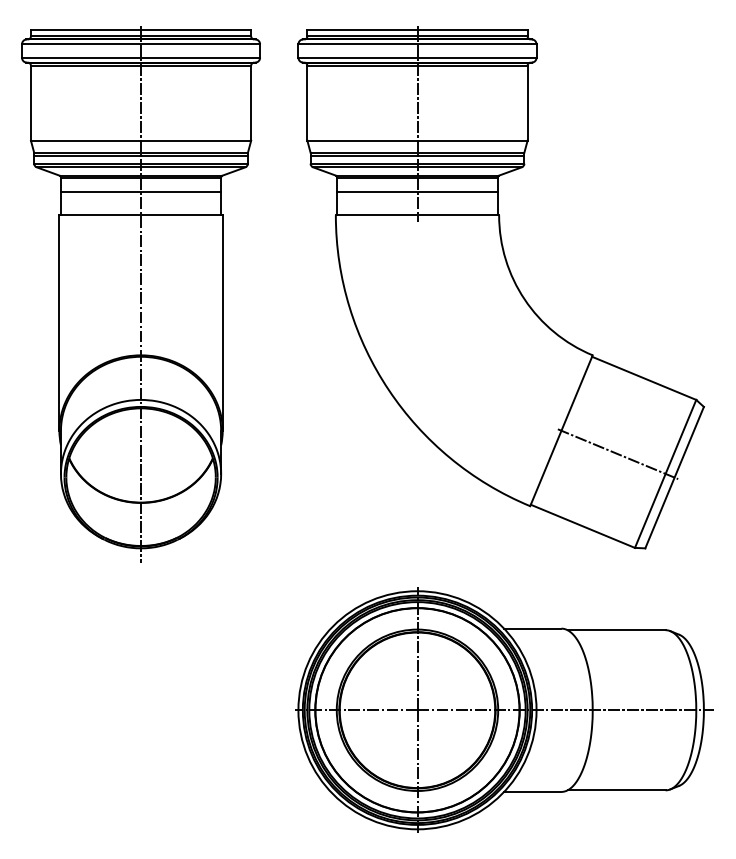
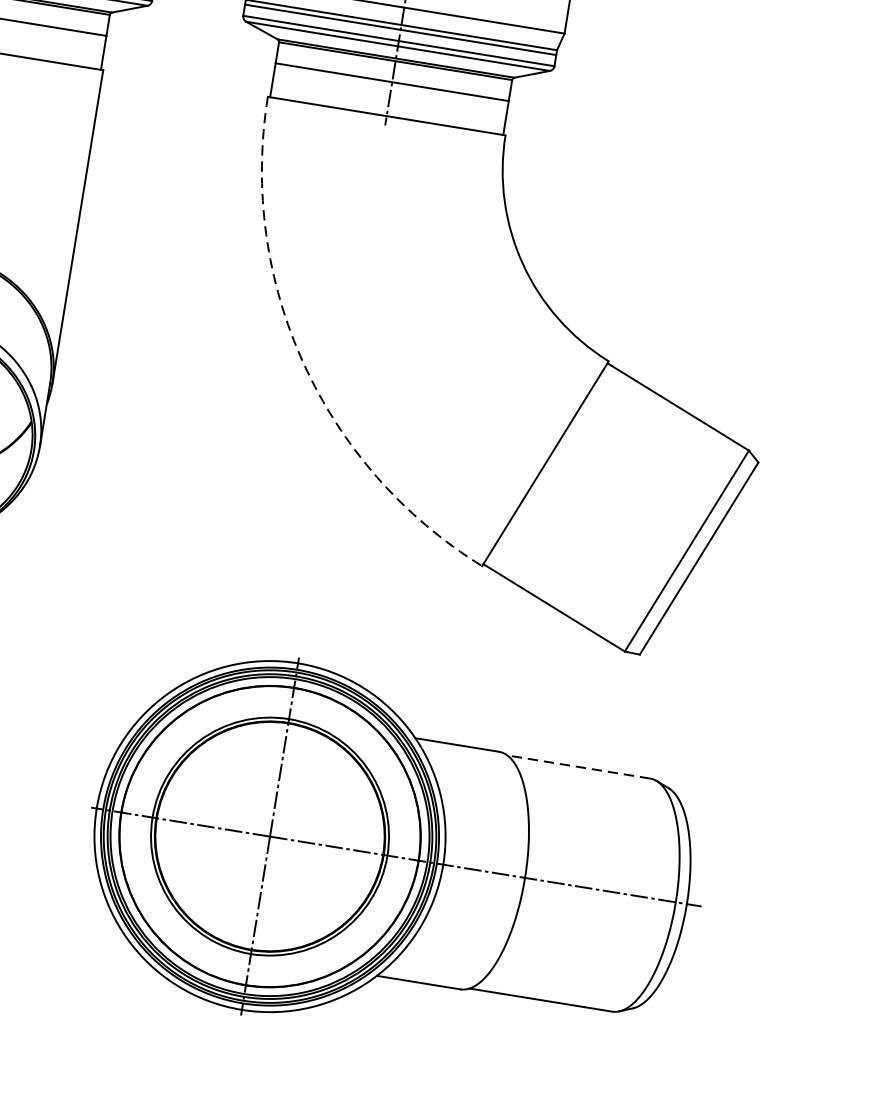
arc: (388, 390) -> (303, 364), solid -> dashed
line: (617, 454) -> (621, 511), removed
line: (616, 630) -> (578, 767), solid -> dashed

